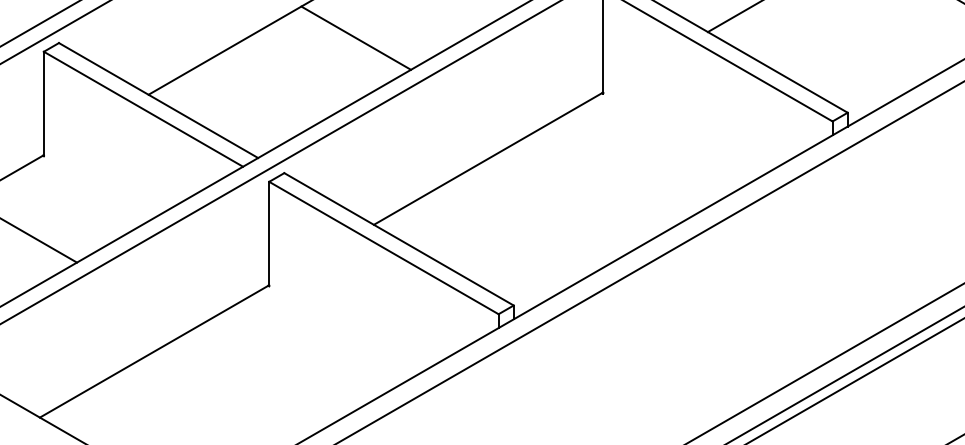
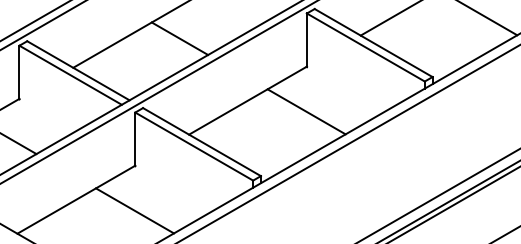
line: (602, 179) -> (306, 111), added
line: (267, 372) -> (134, 210), added

